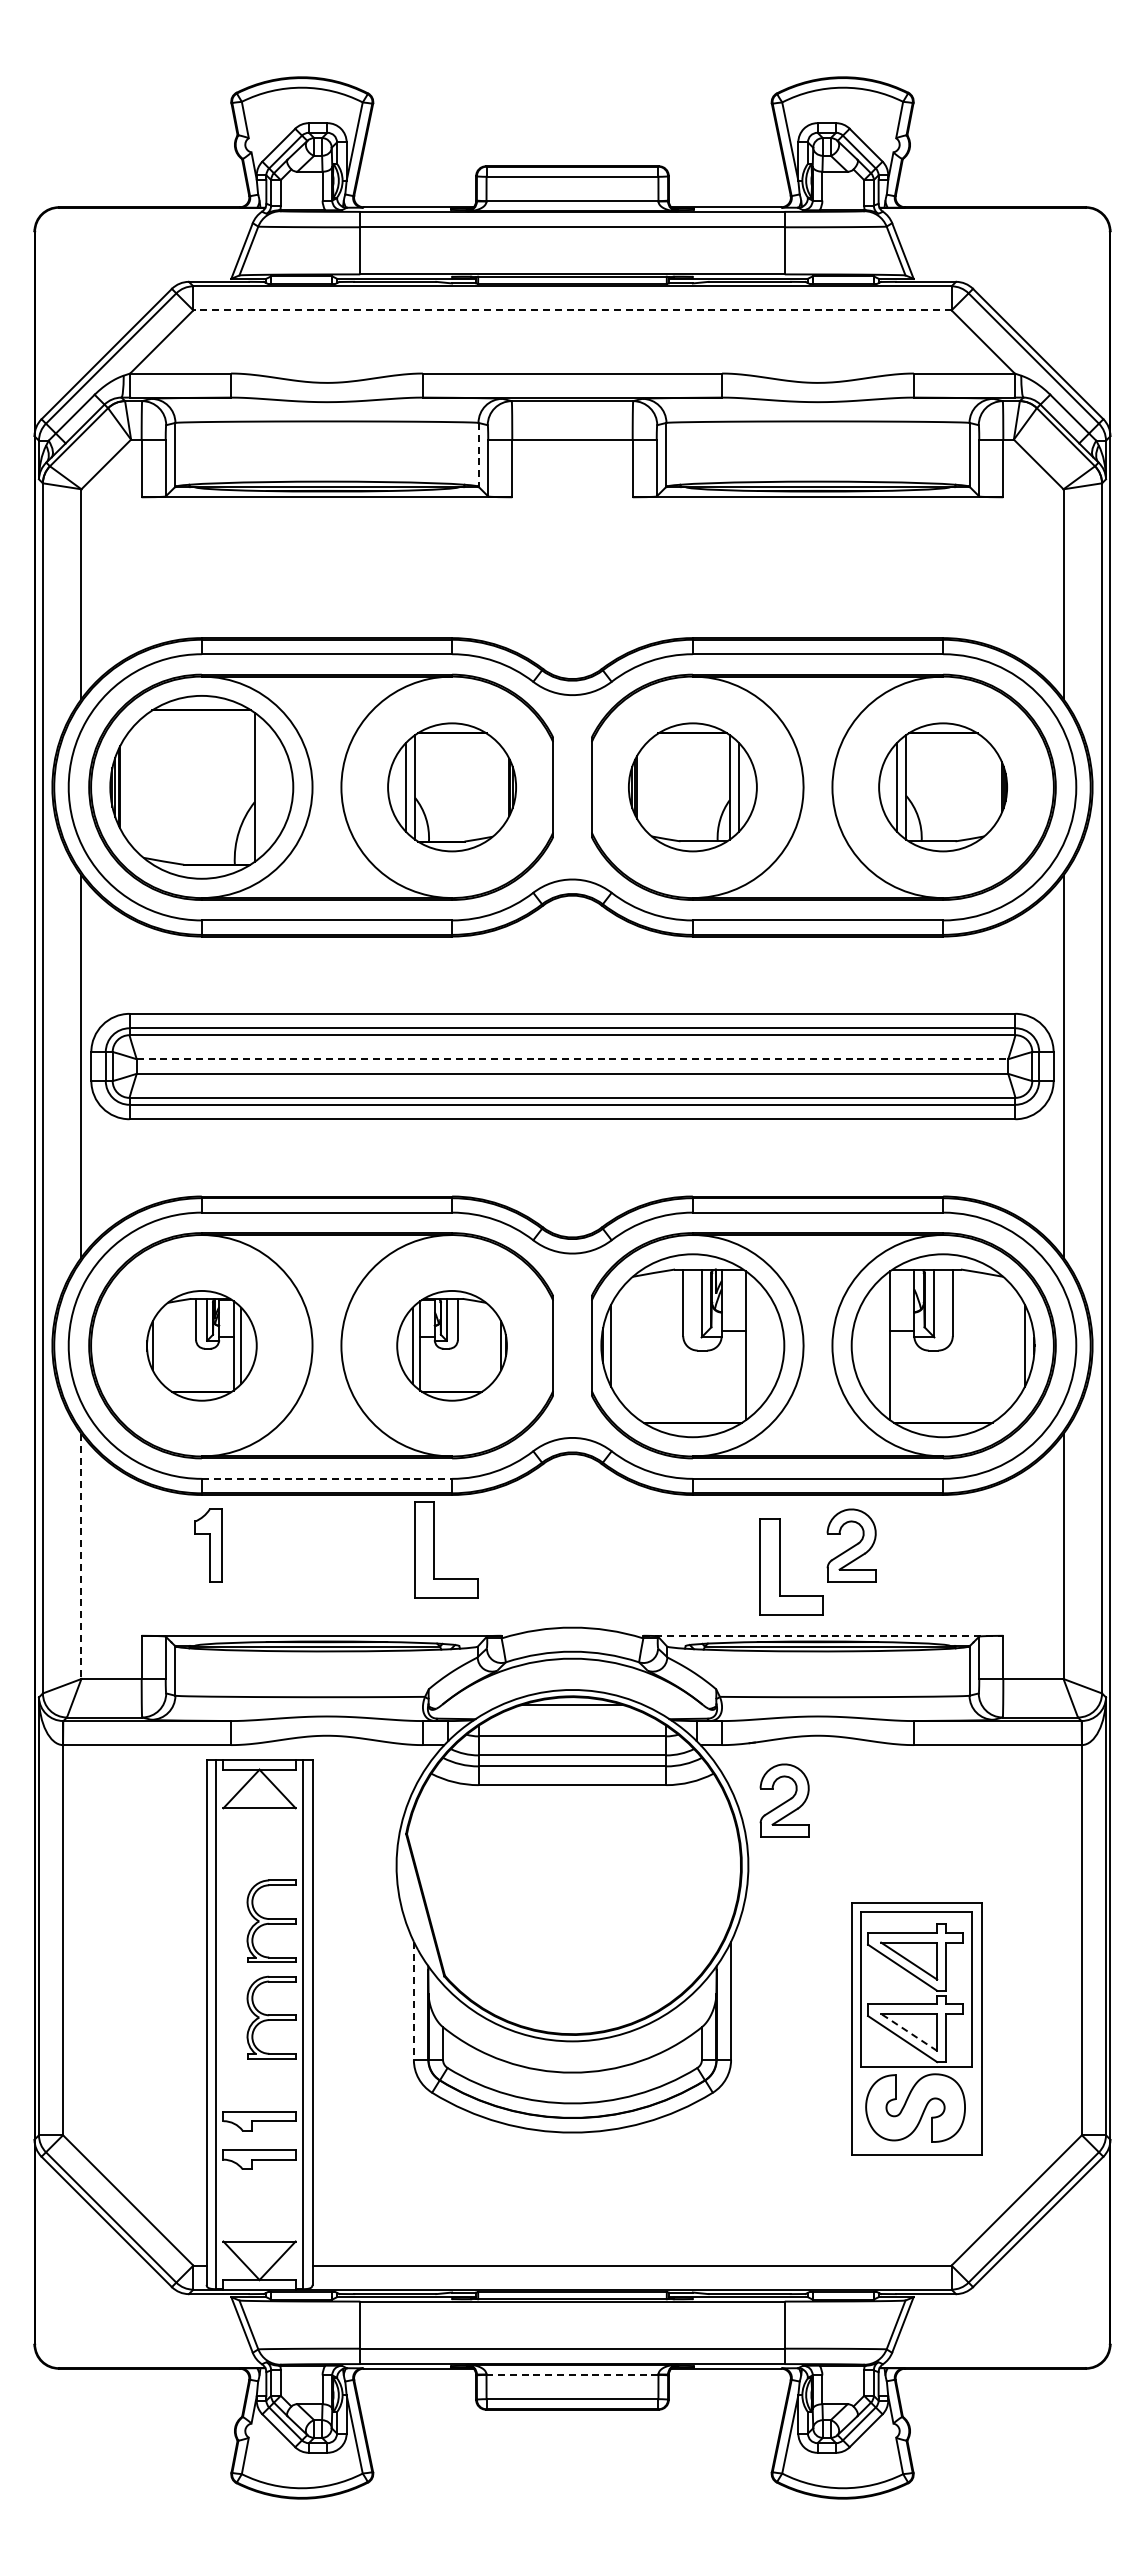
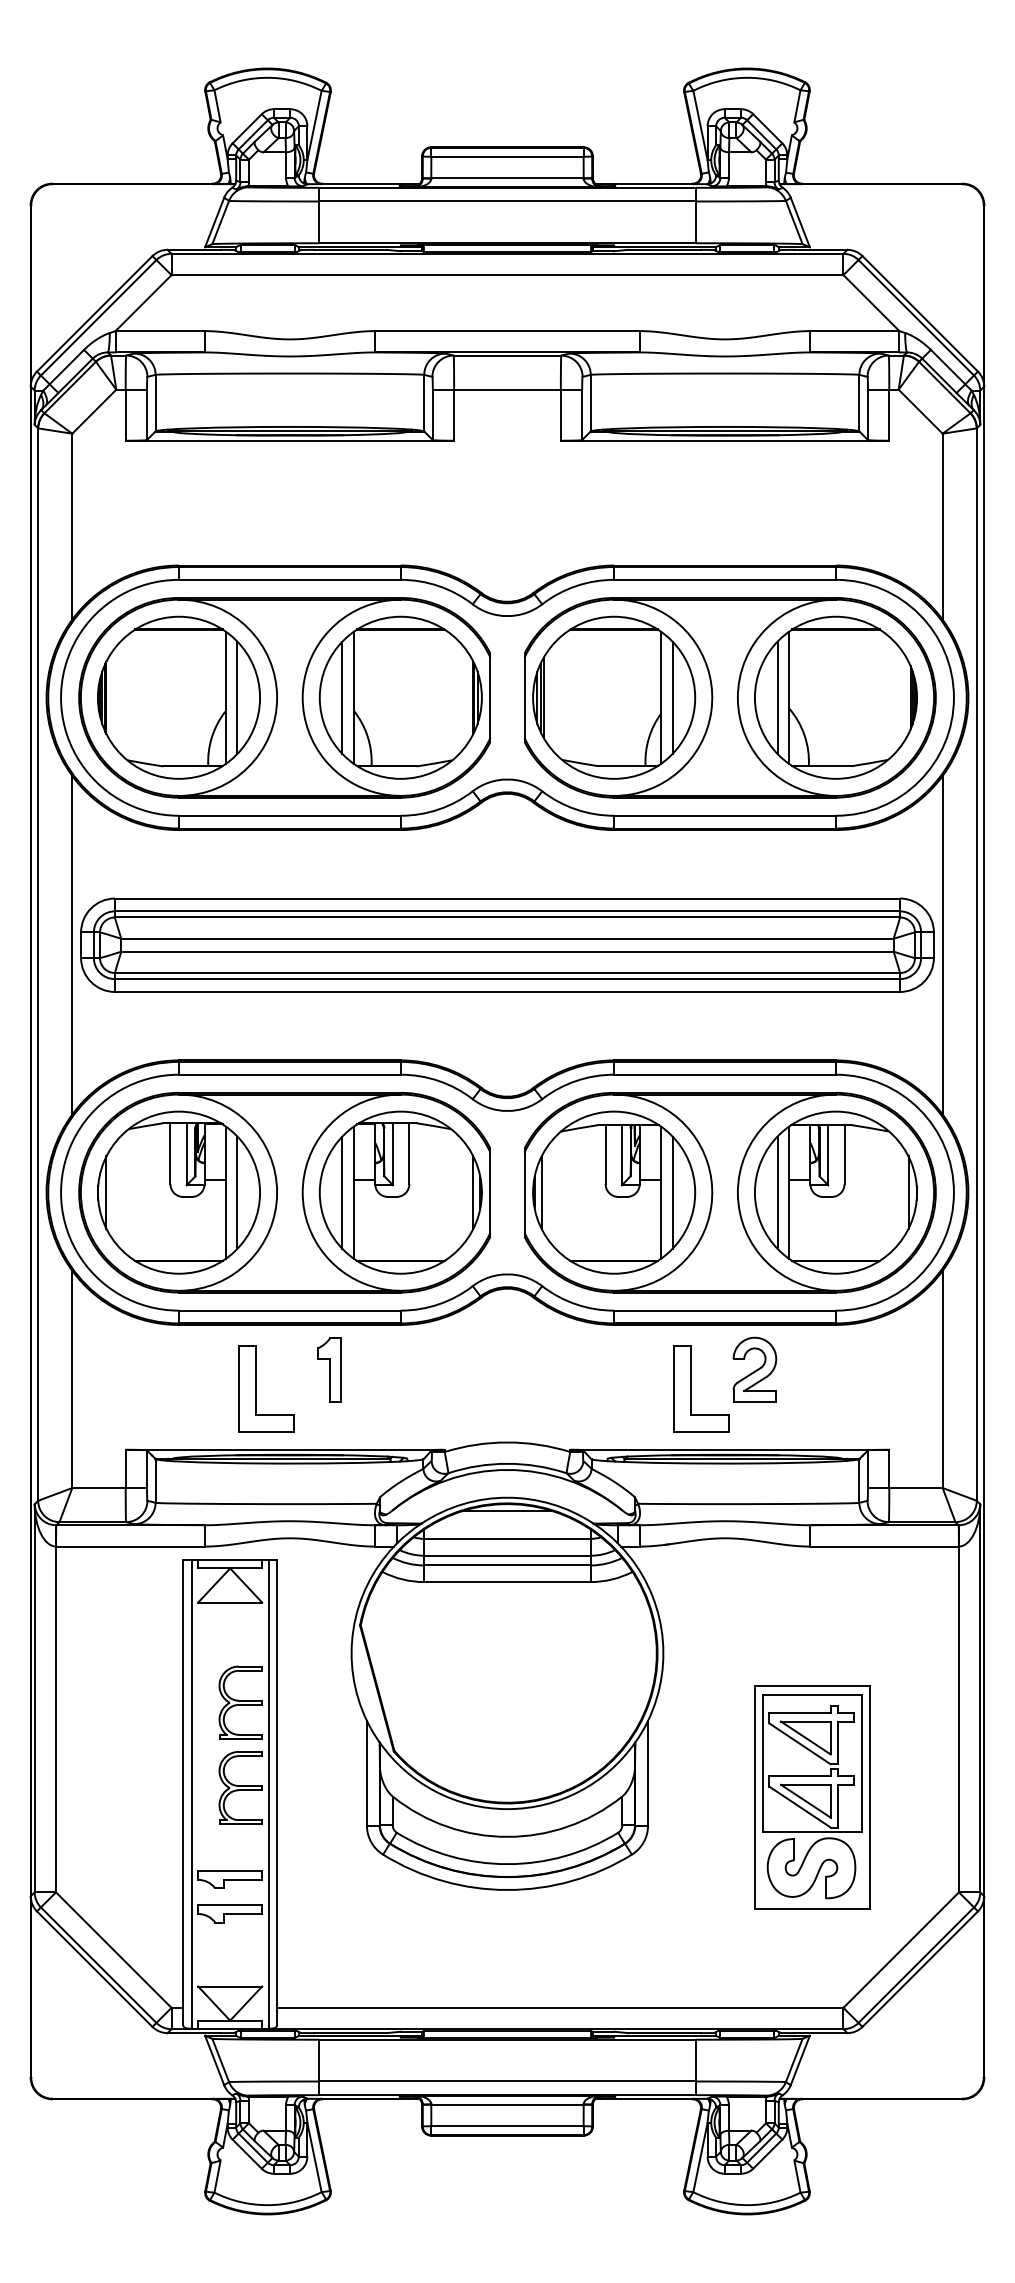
line: (572, 310) -> (507, 275), dashed -> solid
line: (478, 454) -> (424, 402), dashed -> solid
line: (267, 786) -> (237, 697), added
part: (451, 787) -> (400, 697), size x1.43
part: (692, 787) -> (613, 697), size x1.43
part: (942, 787) -> (835, 697), size x1.43
line: (572, 1059) -> (507, 939), dashed -> solid
part: (201, 1345) -> (178, 1192), size x1.67
part: (451, 1345) -> (400, 1192), size x1.67
line: (758, 1345) -> (672, 1192), added
line: (877, 1345) -> (777, 1192), added
line: (327, 1478) -> (290, 1310), dashed -> solid
part: (208, 1545) -> (329, 1369), moved
part: (434, 1549) -> (255, 1388), moved
line: (81, 1556) -> (72, 1379), dashed -> solid
line: (823, 1635) -> (729, 1449), dashed -> solid
part: (784, 1800) -> (695, 1595), removed
line: (413, 2001) -> (366, 1773), dashed -> solid
line: (909, 2032) -> (806, 1801), dashed -> solid
line: (572, 2374) -> (507, 2104), dashed -> solid

